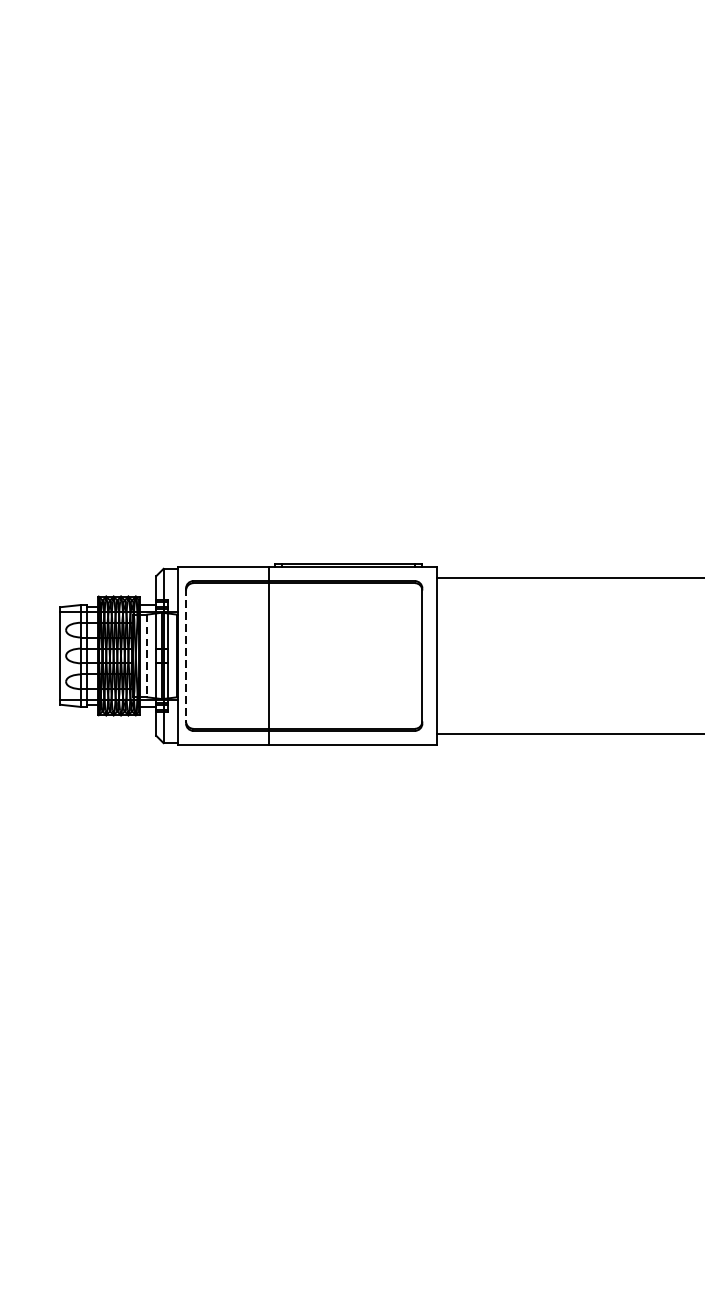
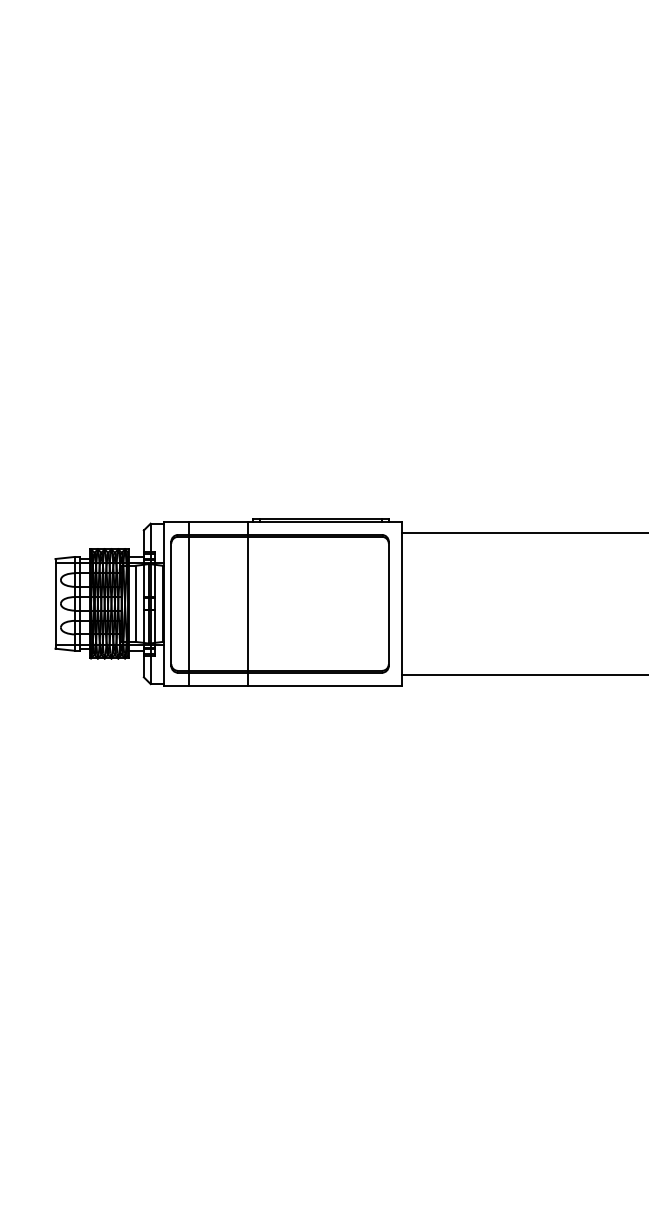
line: (205, 655) -> (189, 603), added
line: (147, 656) -> (135, 604), dashed -> solid
line: (186, 656) -> (171, 604), dashed -> solid

